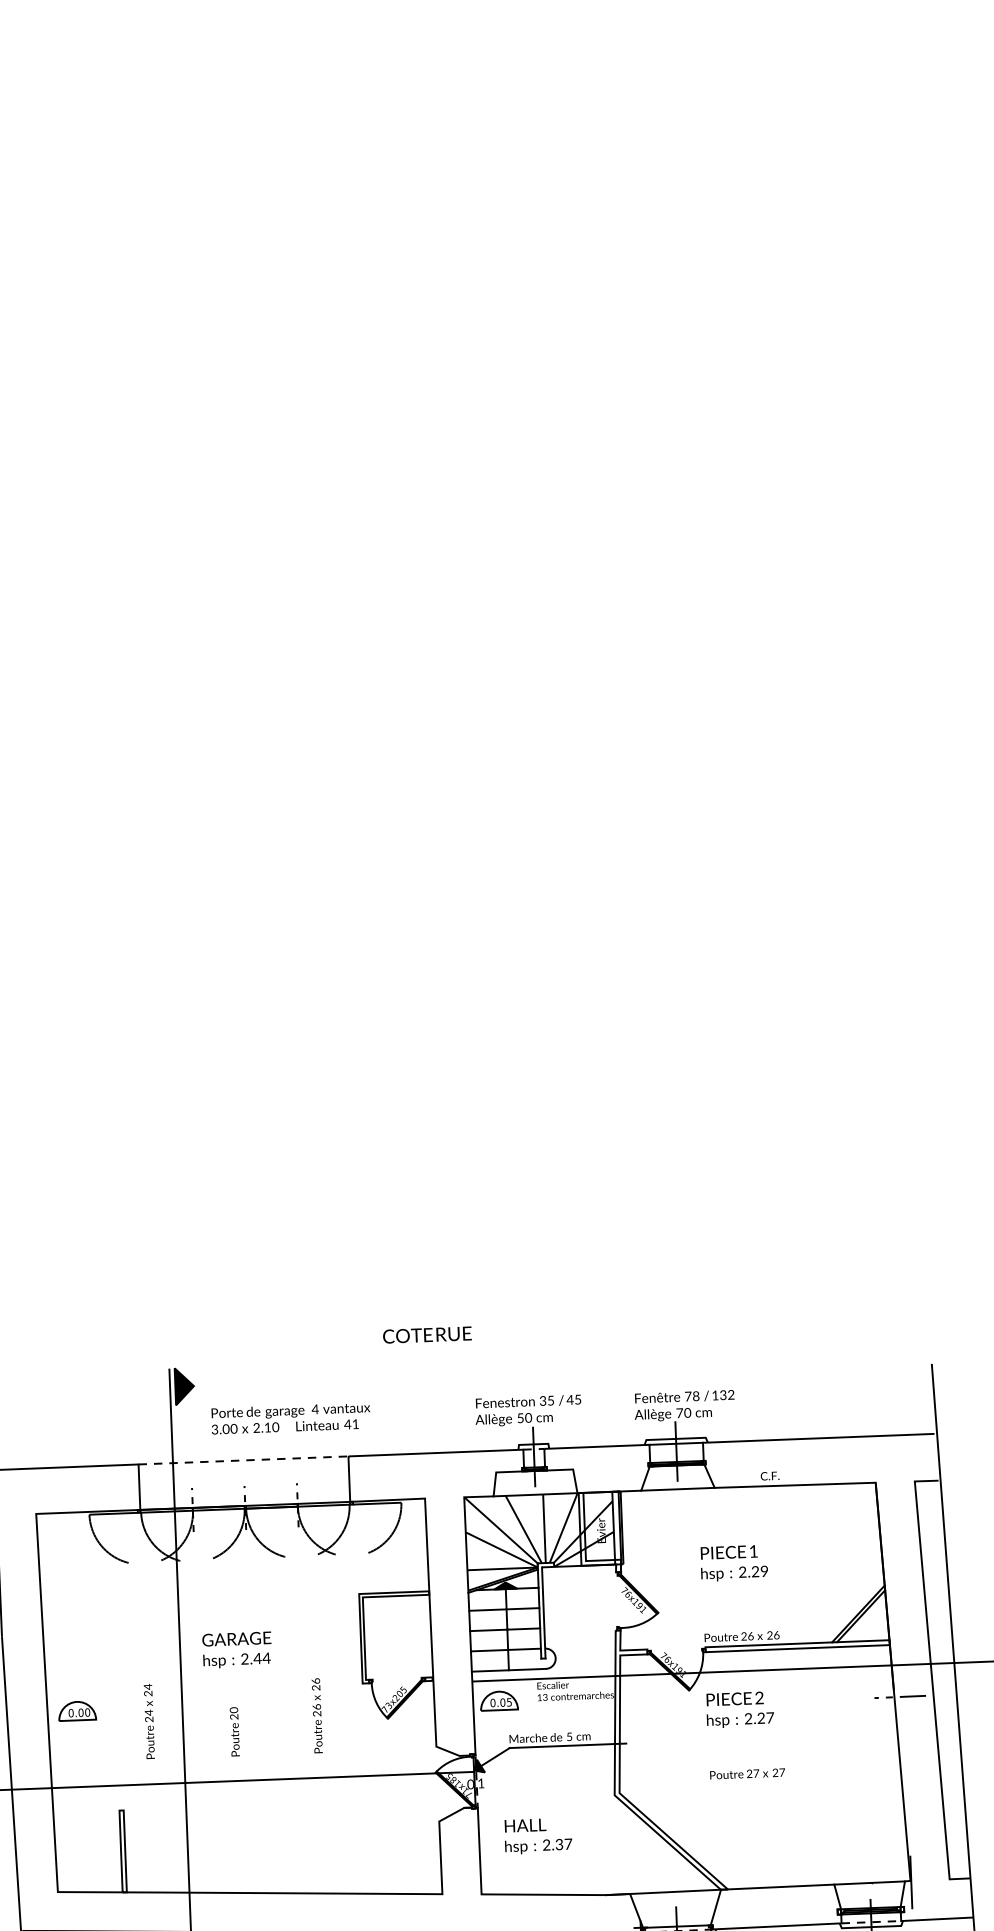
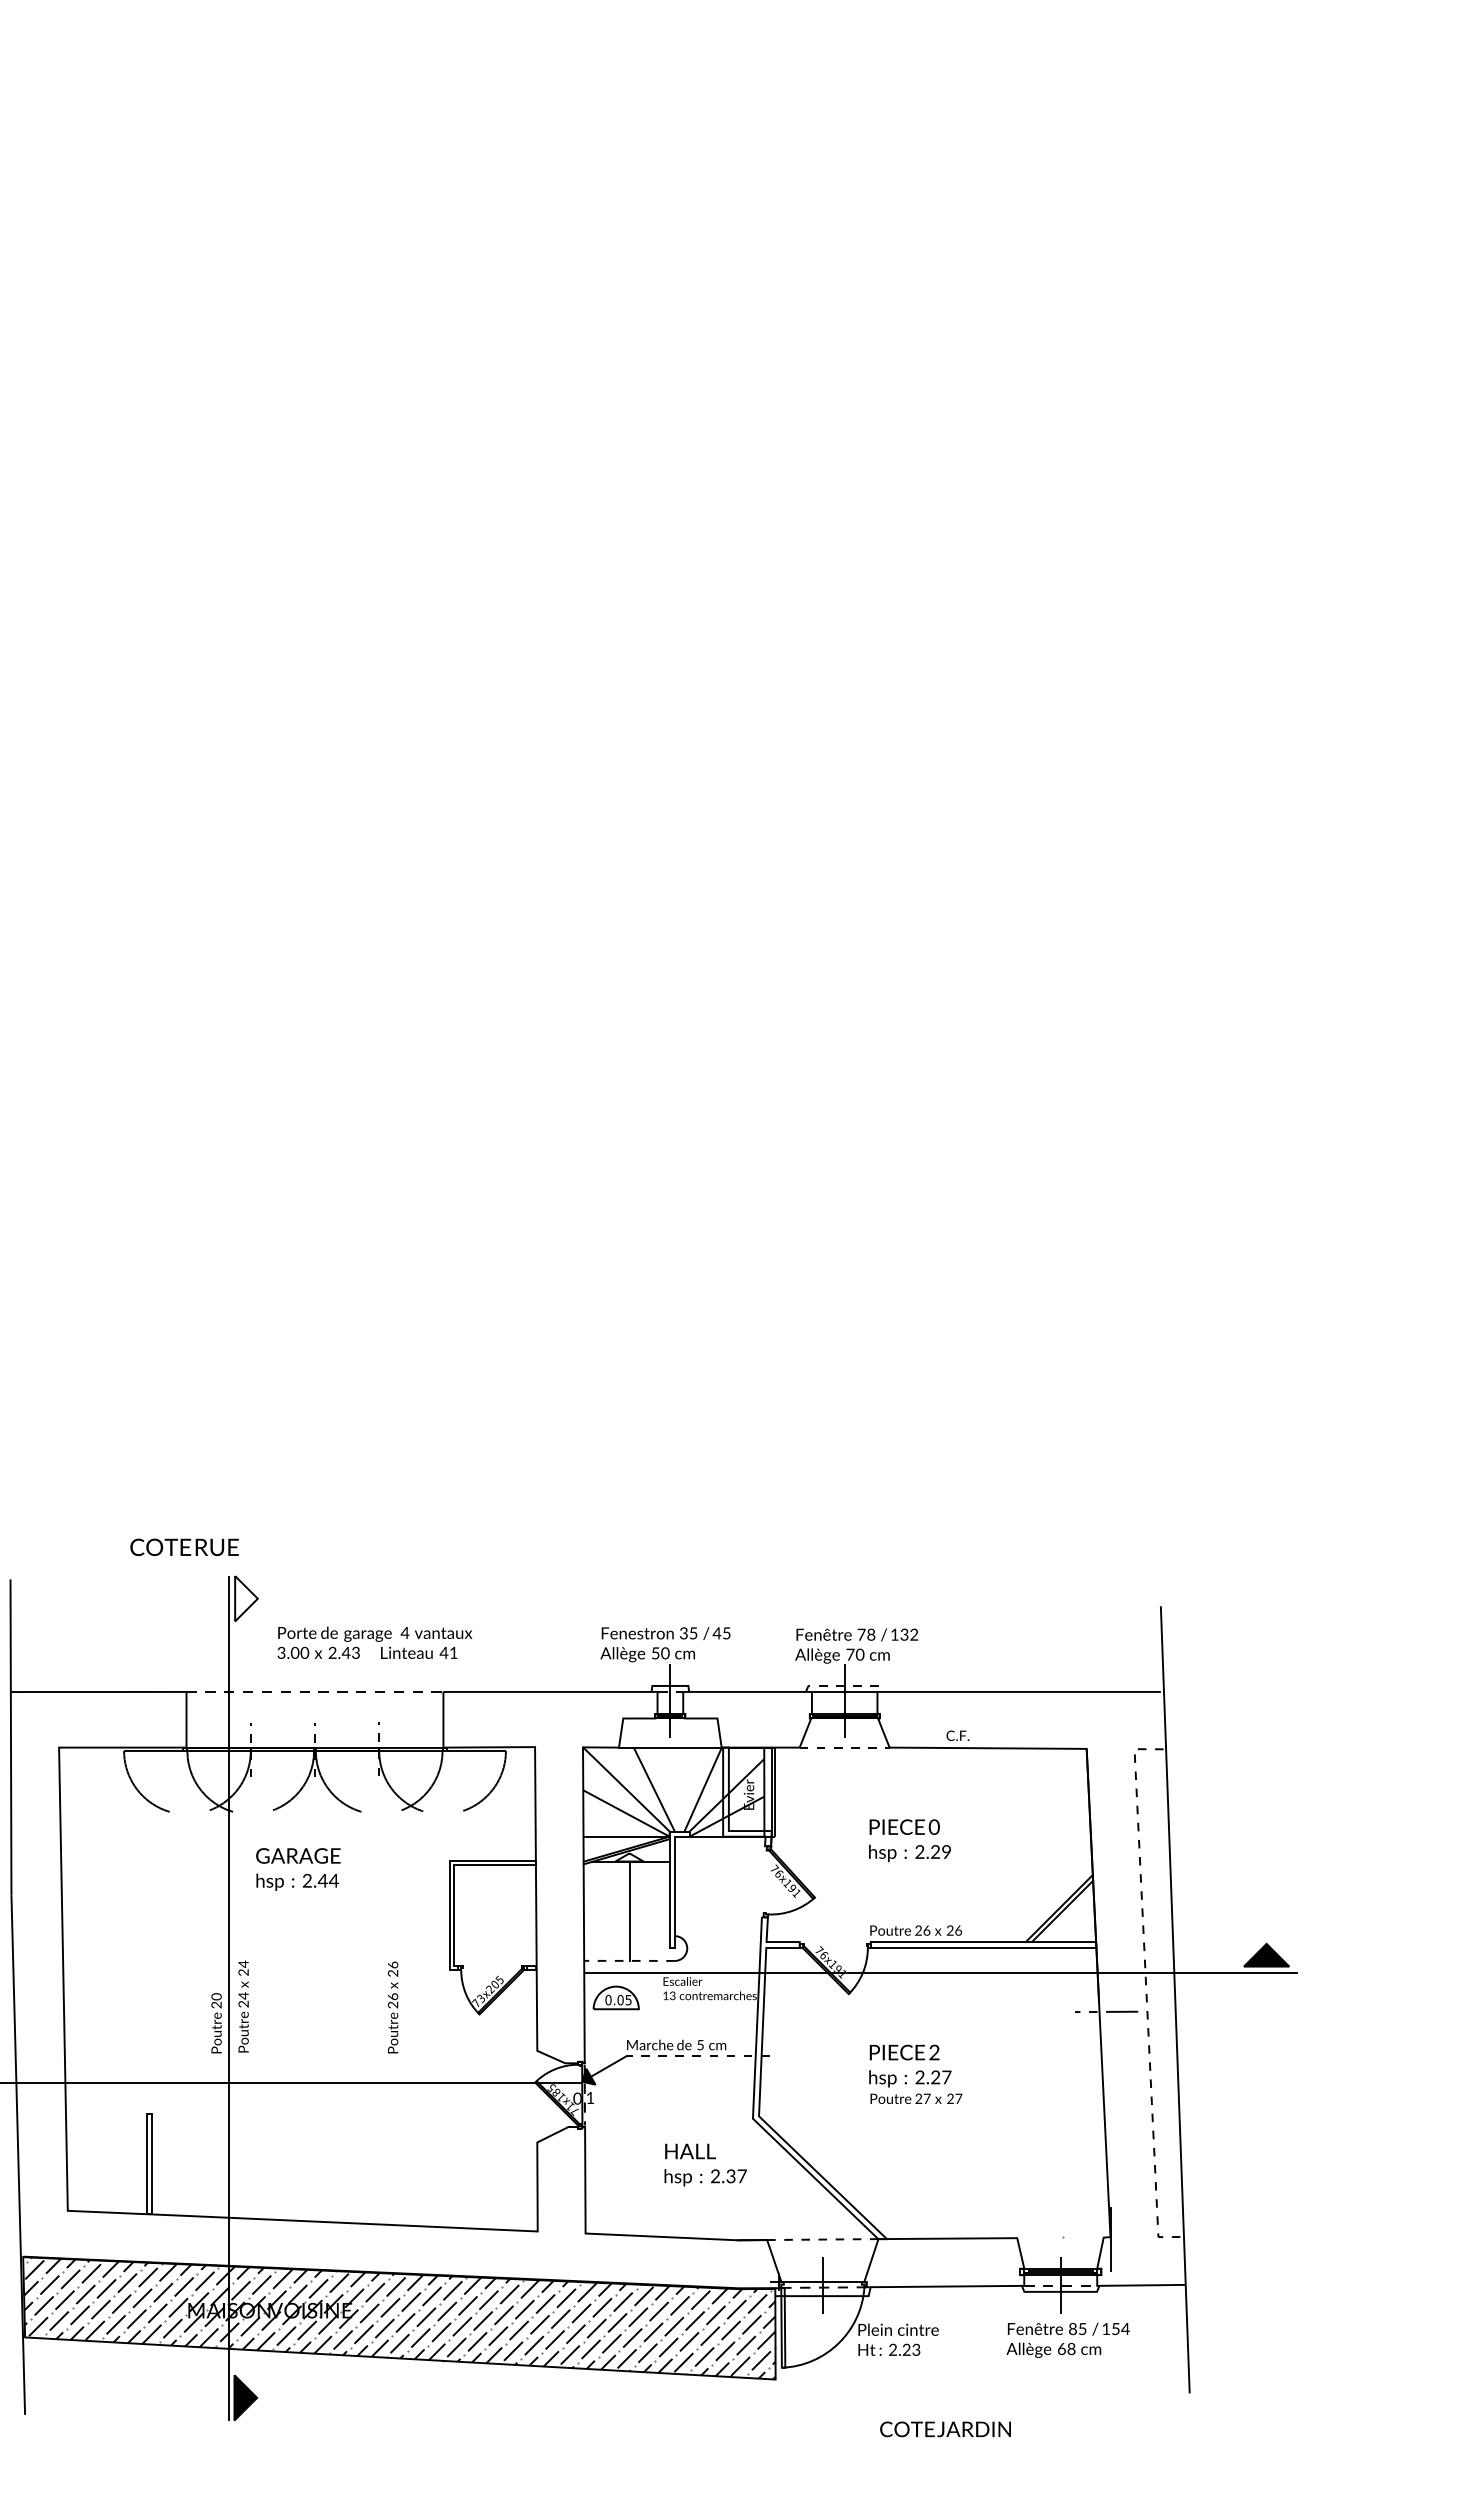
text: (427, 1335) -> (184, 1547), moved
fill: (184, 1386) -> (246, 1598), removed
text: (271, 1427) -> (350, 1652), 2.10 -> 2.43
line: (676, 1438) -> (845, 1685), solid -> dashed
line: (677, 1489) -> (844, 1747), solid -> dashed
line: (544, 1528) -> (679, 1789), removed
text: (753, 1550) -> (933, 1826), 1 -> 0
fill: (505, 1585) -> (629, 1857), removed
line: (504, 1609) -> (626, 1886), removed
line: (504, 1630) -> (626, 1911), removed
text: (237, 1650) -> (298, 1869), moved
line: (505, 1650) -> (626, 1936), removed
line: (508, 1669) -> (628, 1960), solid -> dashed
line: (932, 1679) -> (1146, 1991), solid -> dashed
text: (740, 1709) -> (910, 2065), moved
part: (76, 1711) -> (99, 1990), removed
text: (149, 1721) -> (243, 2006), moved
text: (234, 1732) -> (216, 2023), moved
line: (567, 1746) -> (697, 2056), solid -> dashed
text: (538, 1835) -> (705, 2164), moved
line: (869, 1882) -> (1060, 2237), removed
line: (675, 1891) -> (822, 2239), solid -> dashed

